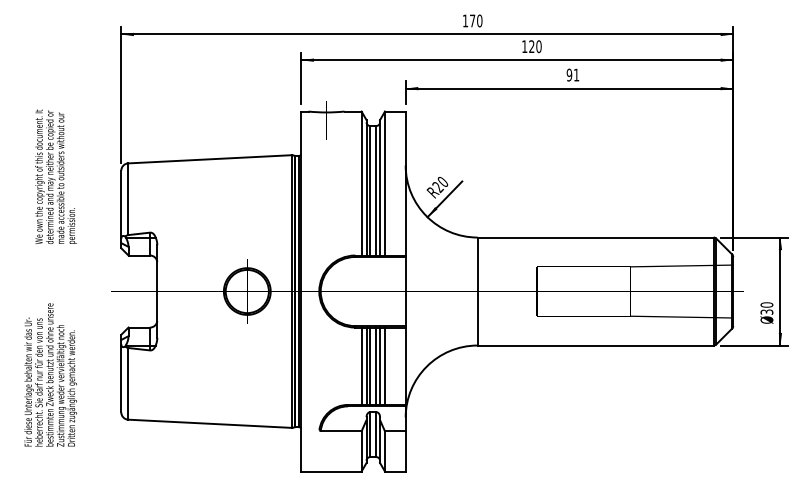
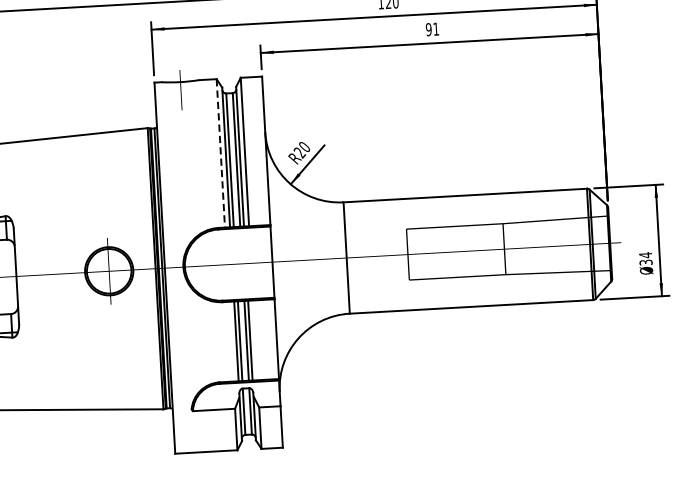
line: (361, 183) -> (220, 153), solid -> dashed
text: (766, 304) -> (645, 254), 30 -> 34
line: (361, 365) -> (231, 340), removed
line: (384, 365) -> (254, 339), removed

